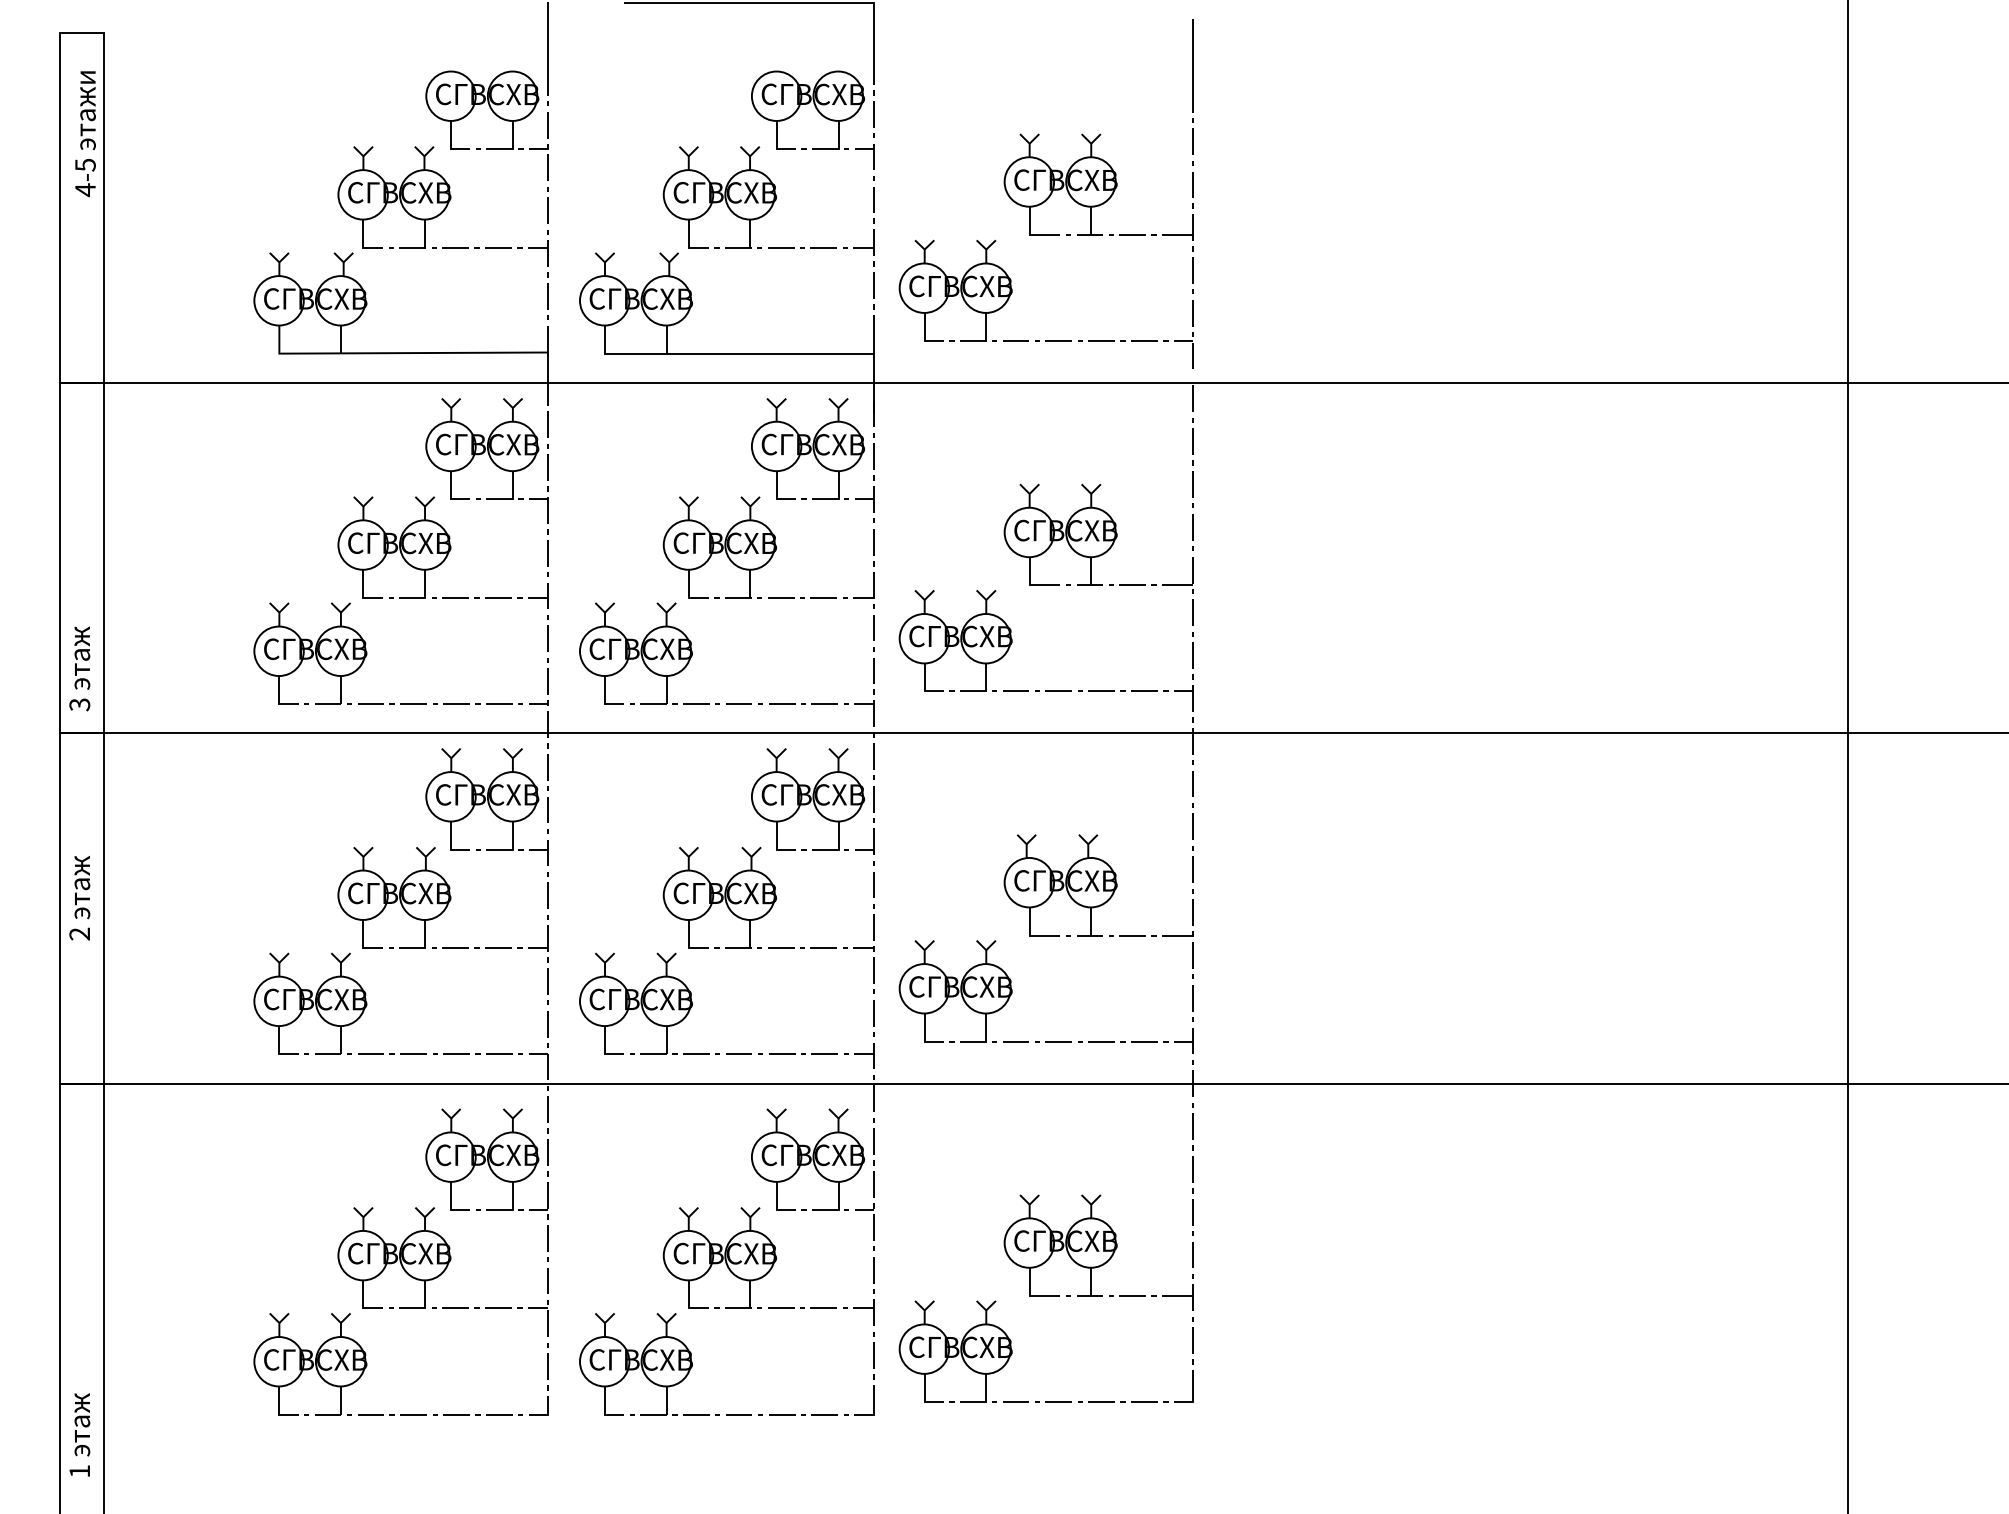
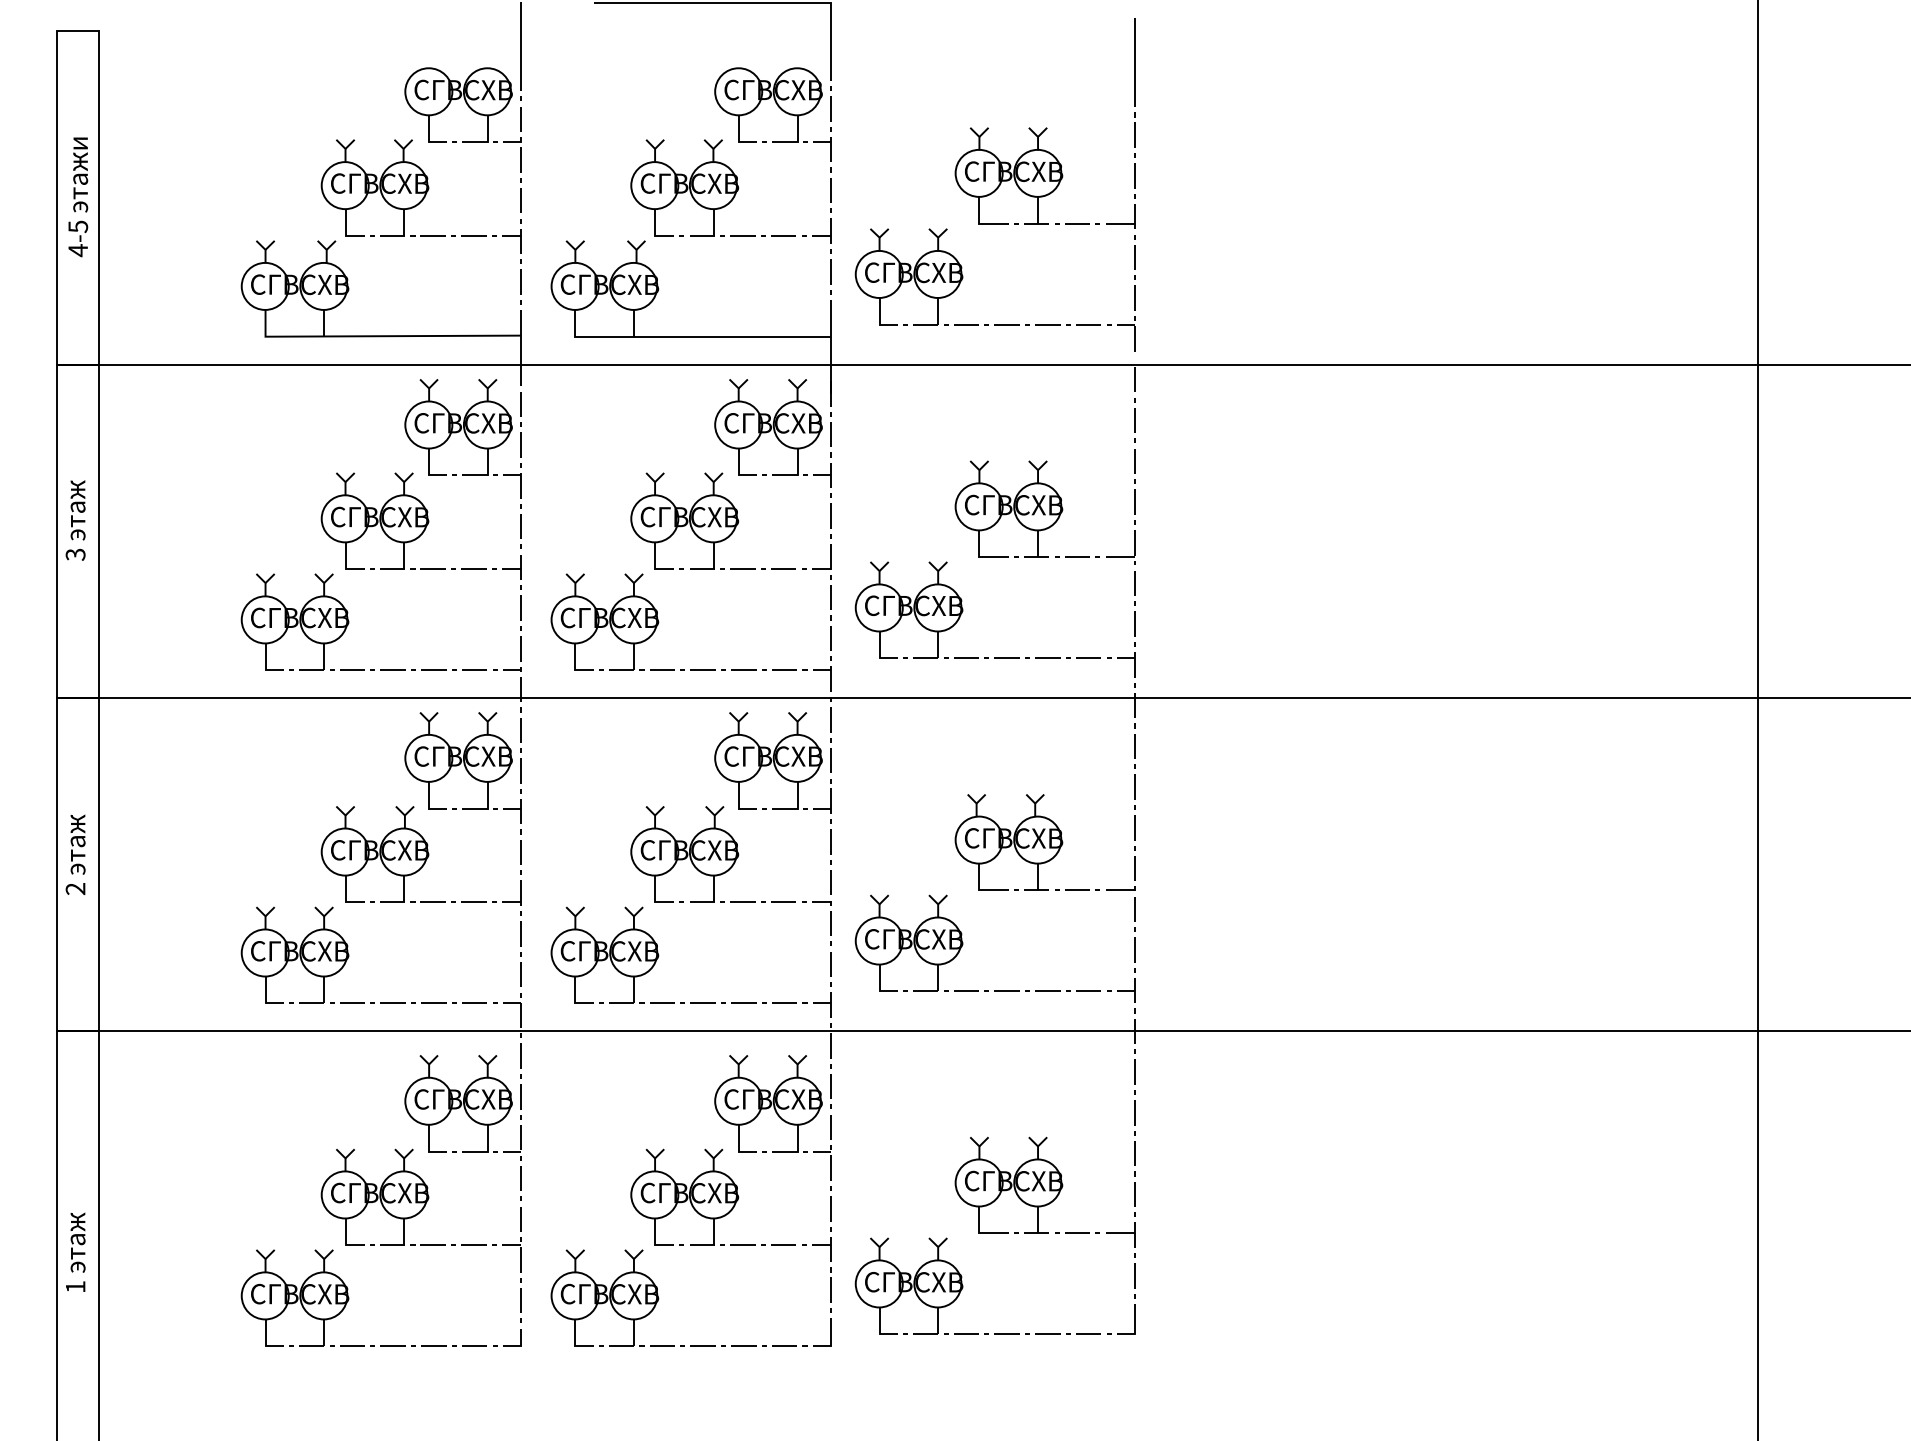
text: (85, 134) -> (78, 197), moved
text: (79, 668) -> (75, 520), moved
text: (79, 1434) -> (75, 1251), moved

